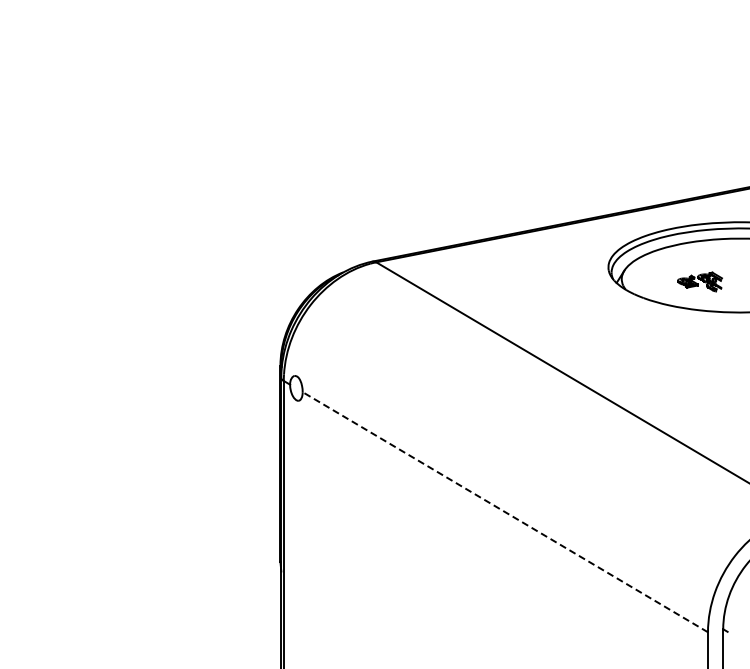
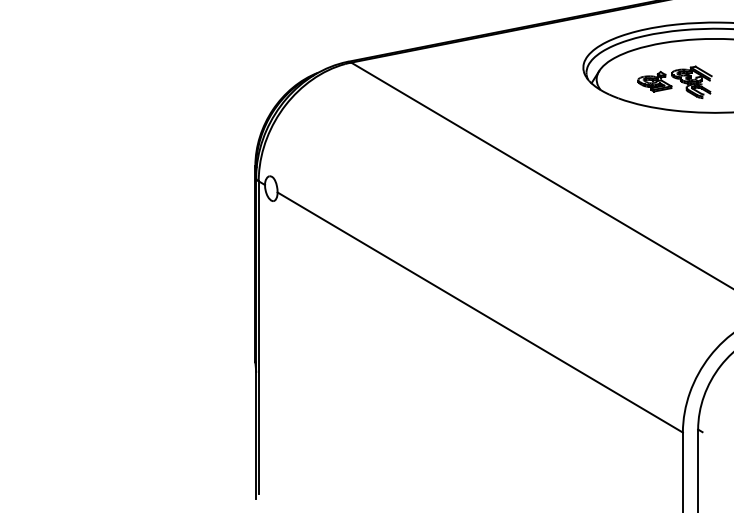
part: (699, 281) -> (674, 81), size x1.67
line: (505, 512) -> (480, 312), dashed -> solid

